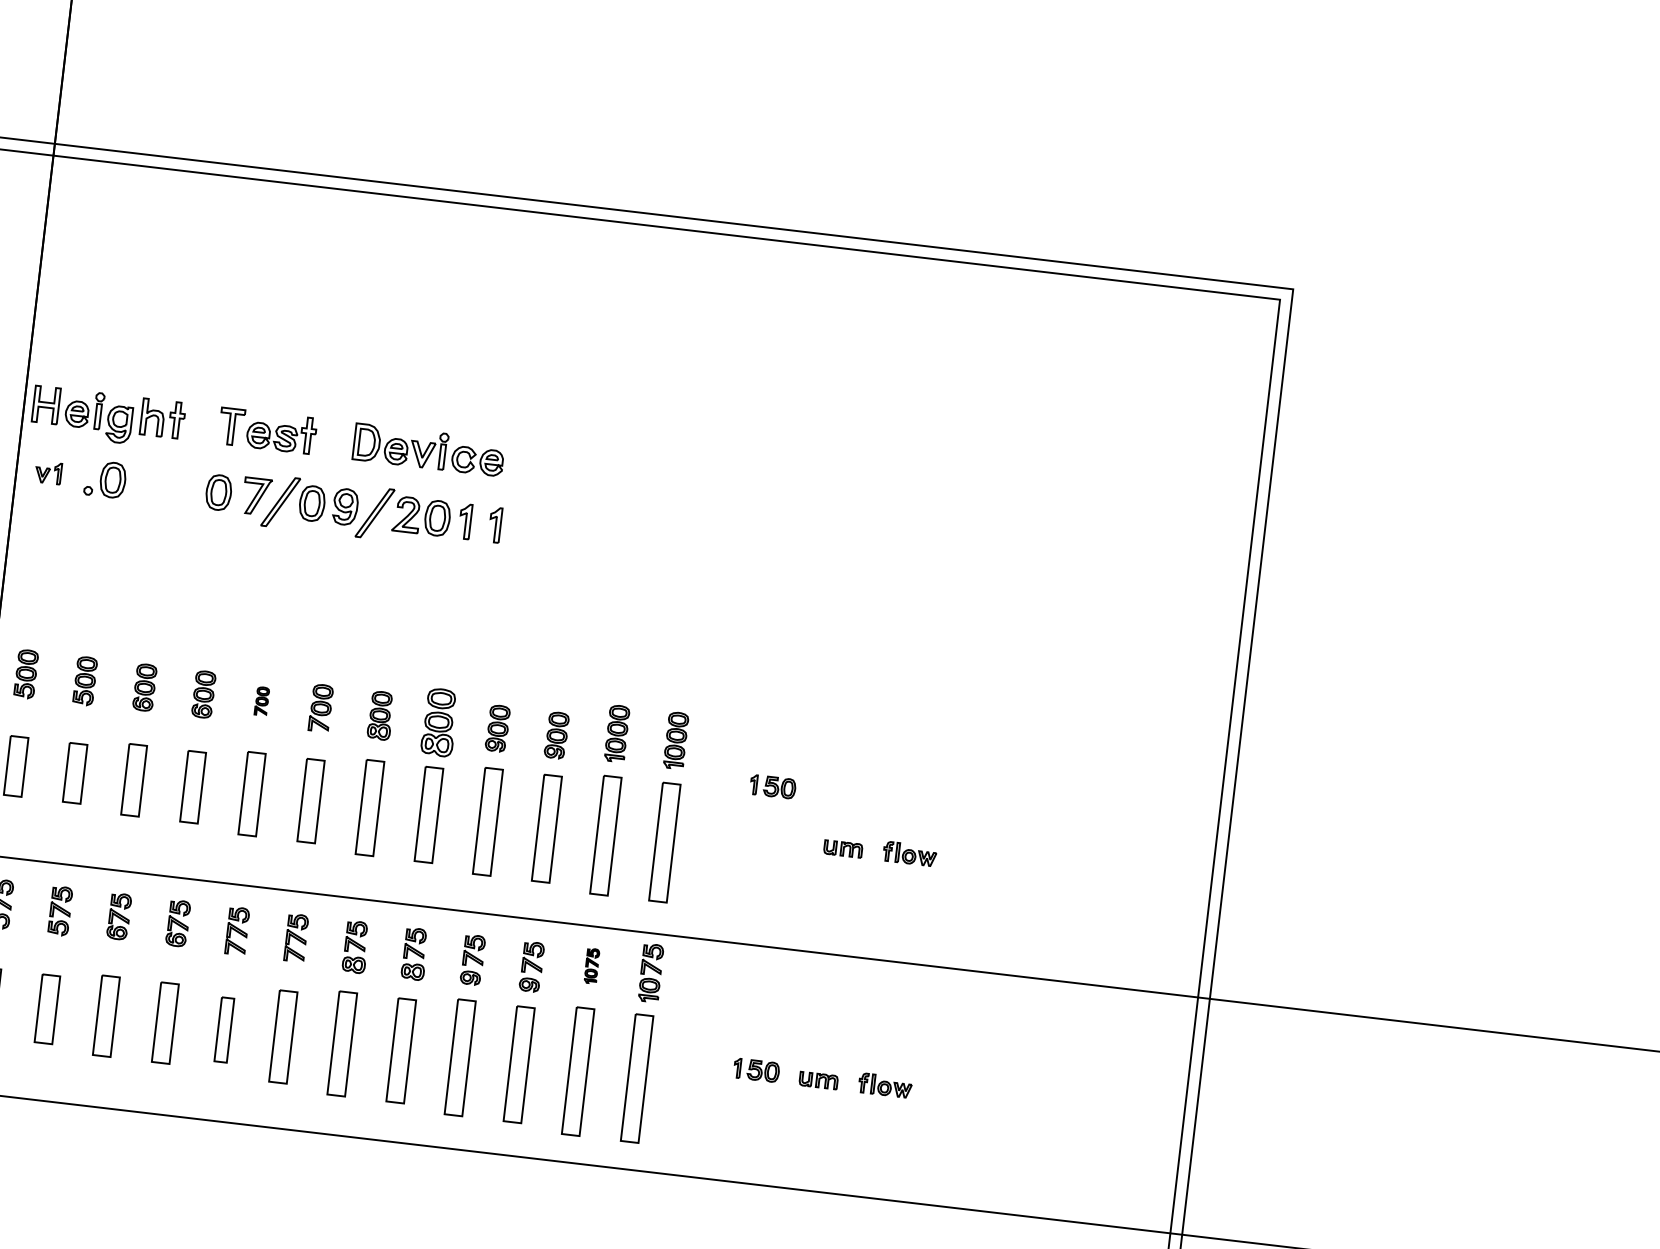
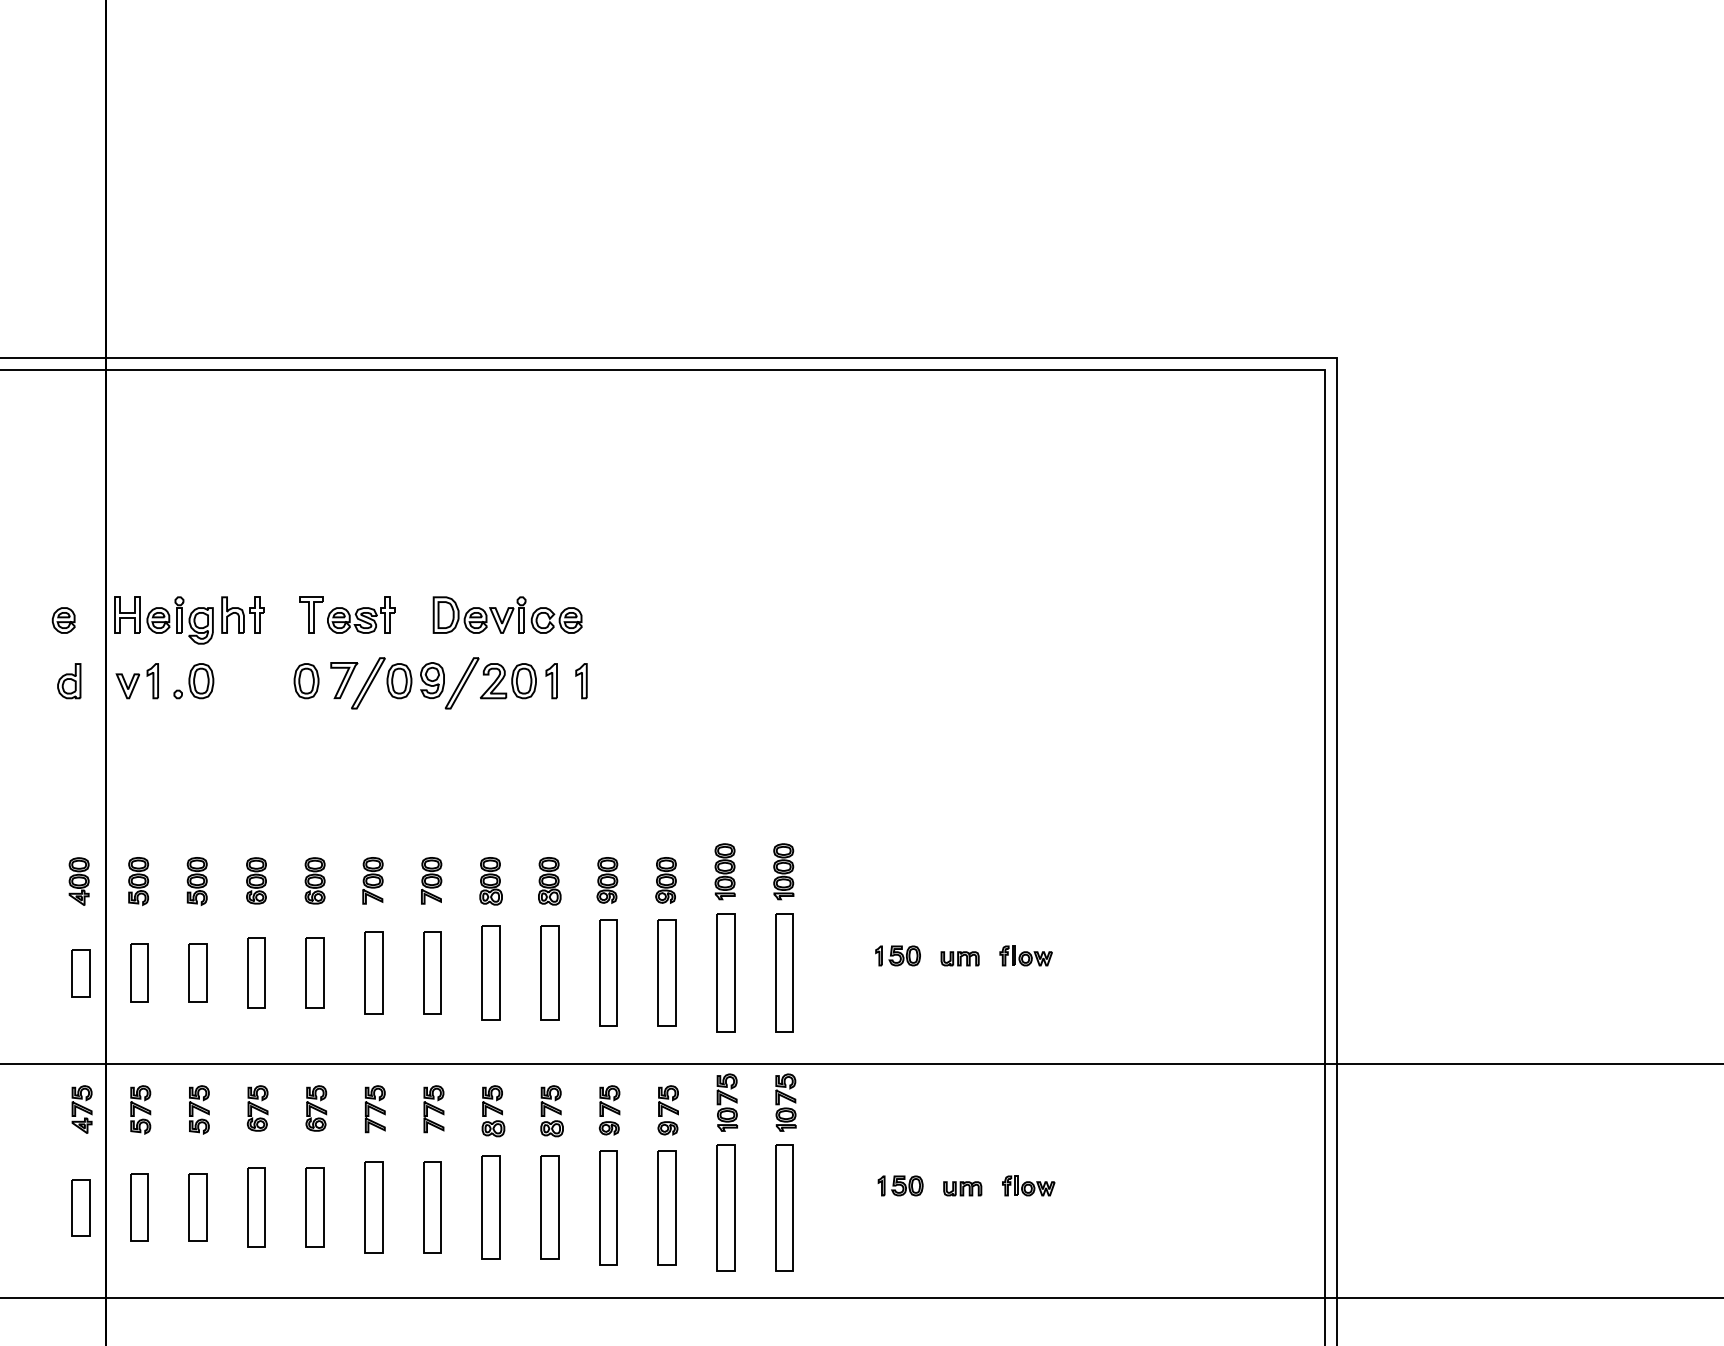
part: (47, 472) -> (136, 681), size x1.67
part: (261, 700) -> (372, 880), size x1.67
part: (439, 722) -> (549, 881), size x0.71
part: (772, 786) -> (897, 955), moved
part: (591, 965) -> (726, 1102), size x1.67
part: (223, 1029) -> (373, 1207), size x1.43

